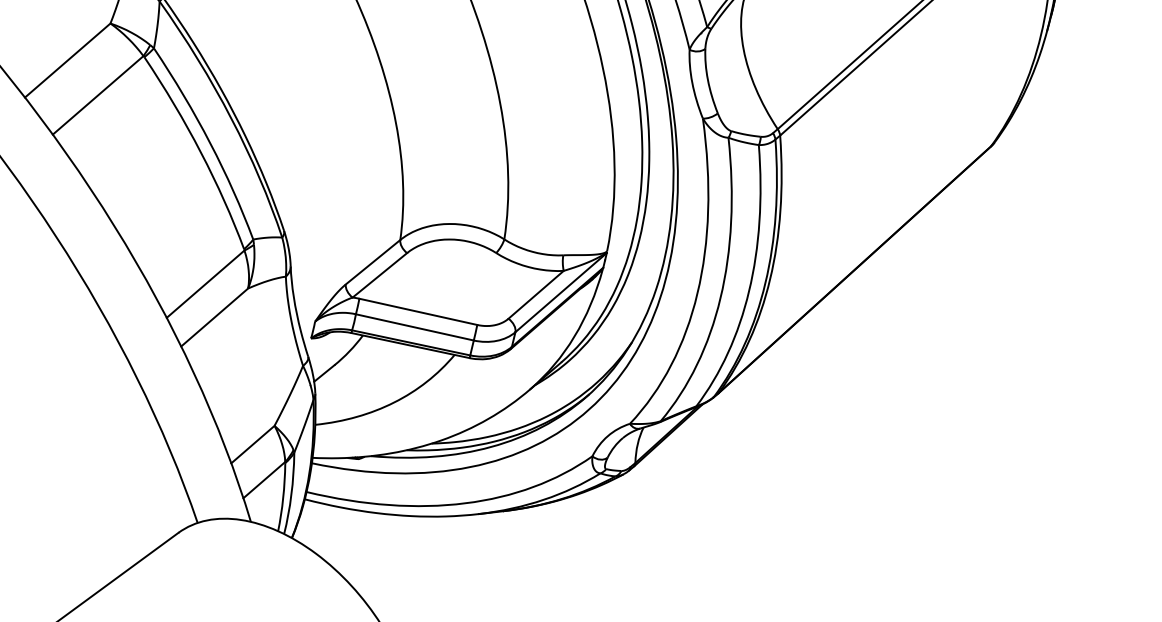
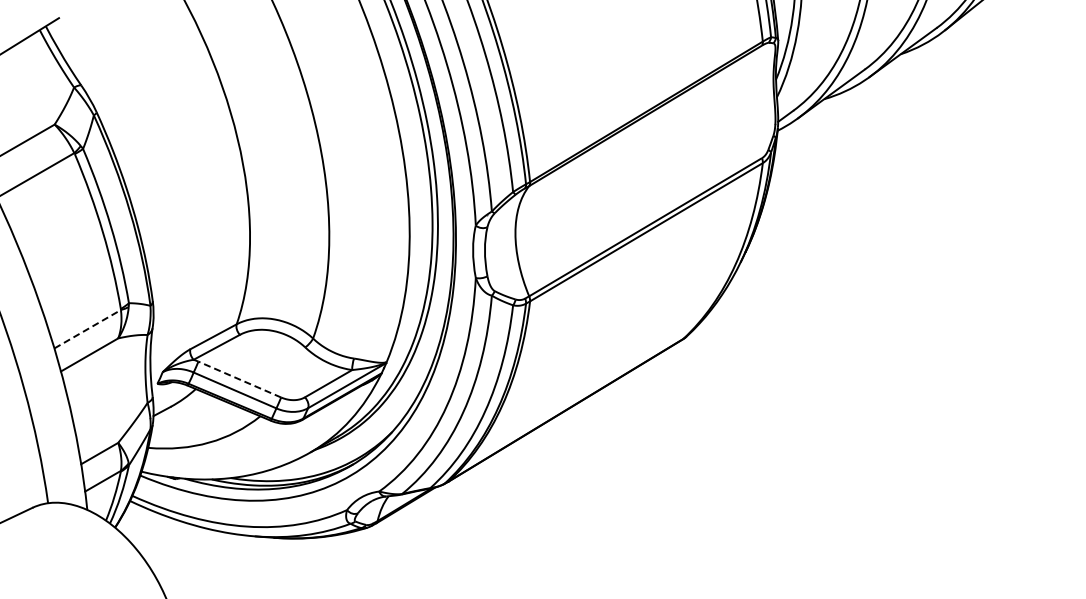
line: (206, 283) -> (88, 328), solid -> dashed
line: (417, 311) -> (239, 379), solid -> dashed

